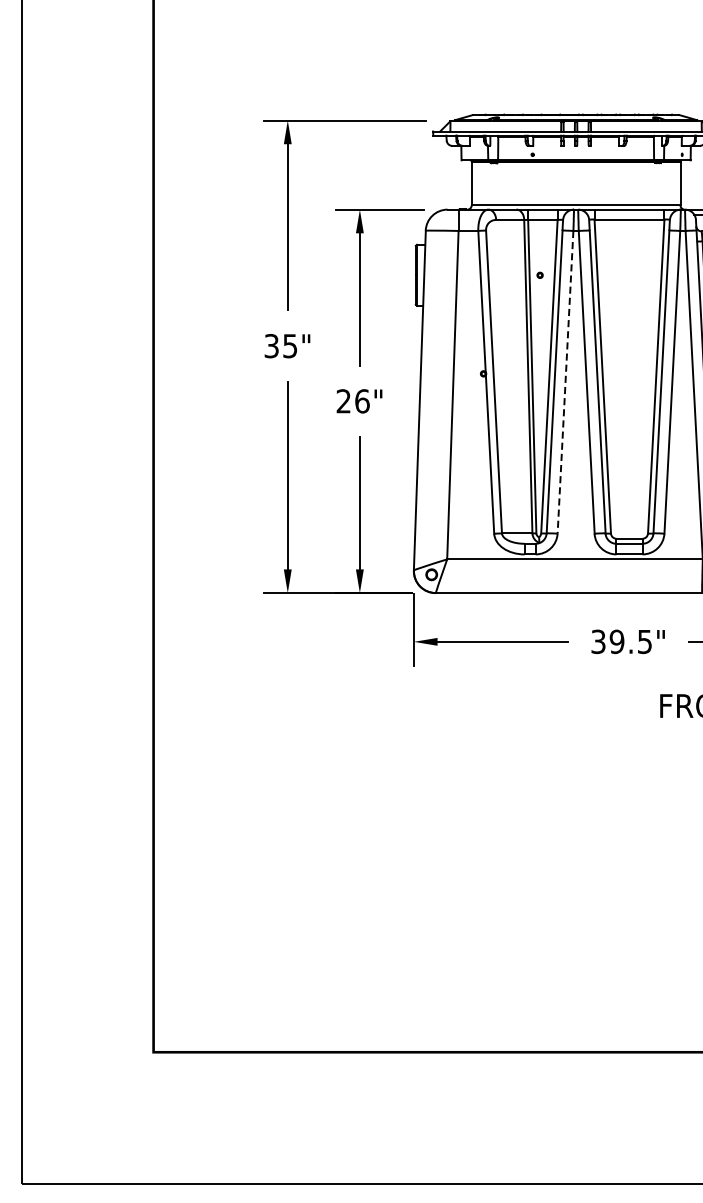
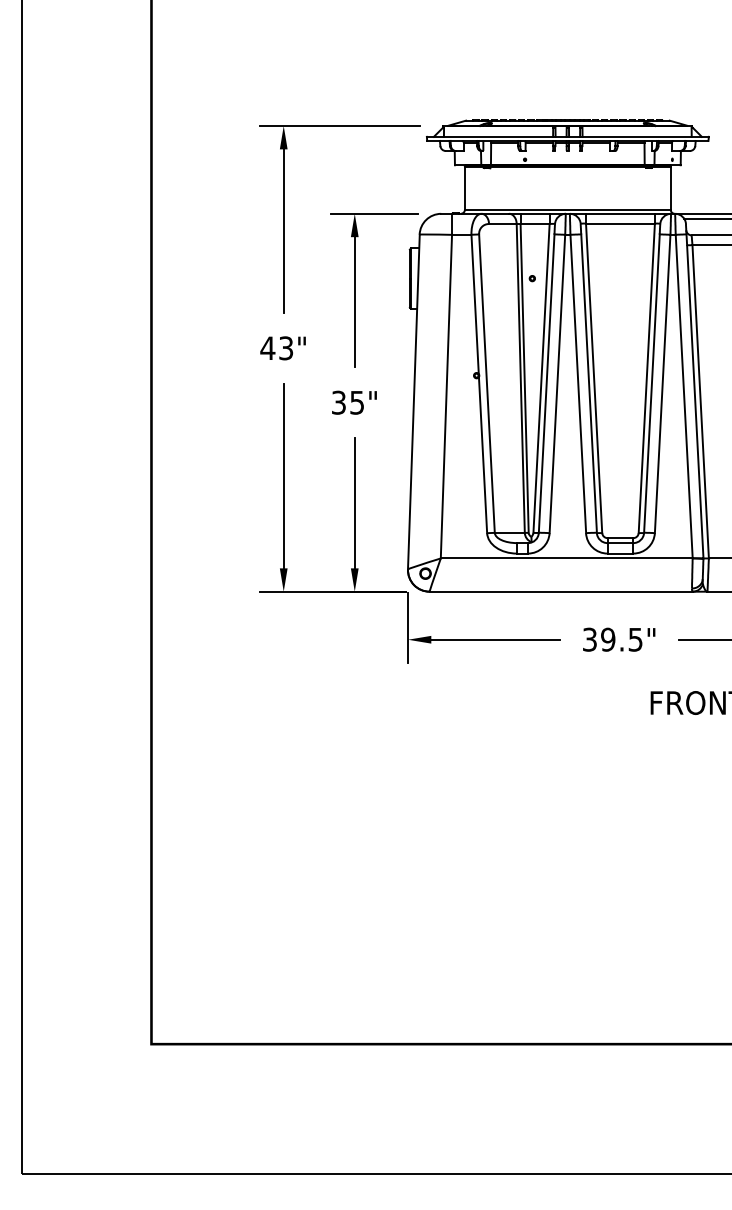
text: (280, 346) -> (276, 348), 35" -> 43"
line: (565, 382) -> (557, 384), dashed -> solid
text: (353, 401) -> (348, 402), 26" -> 35"

